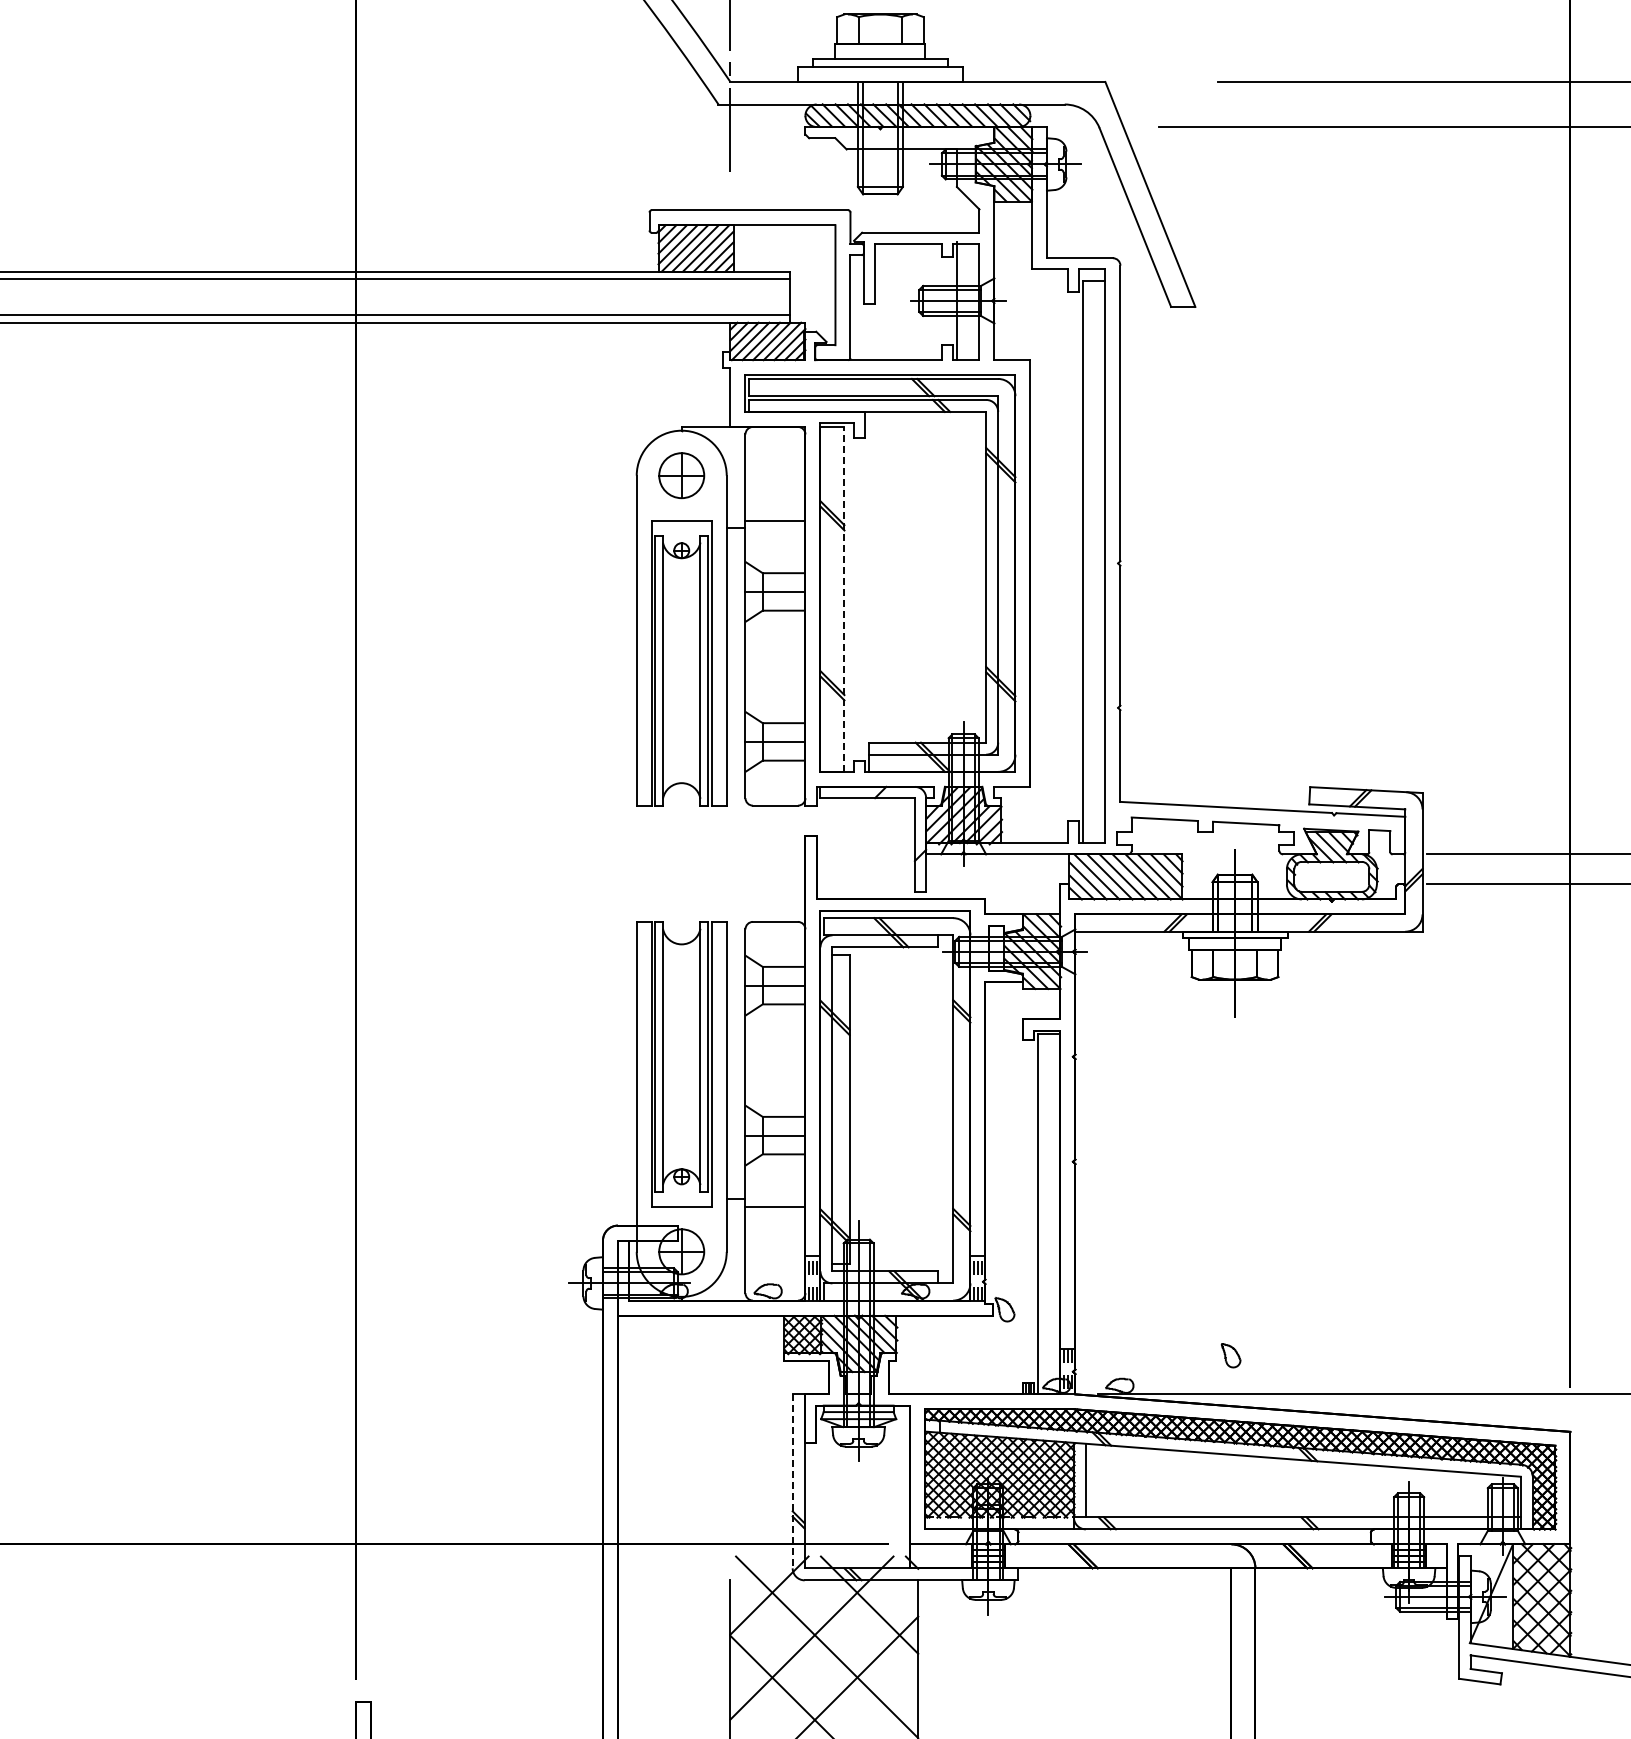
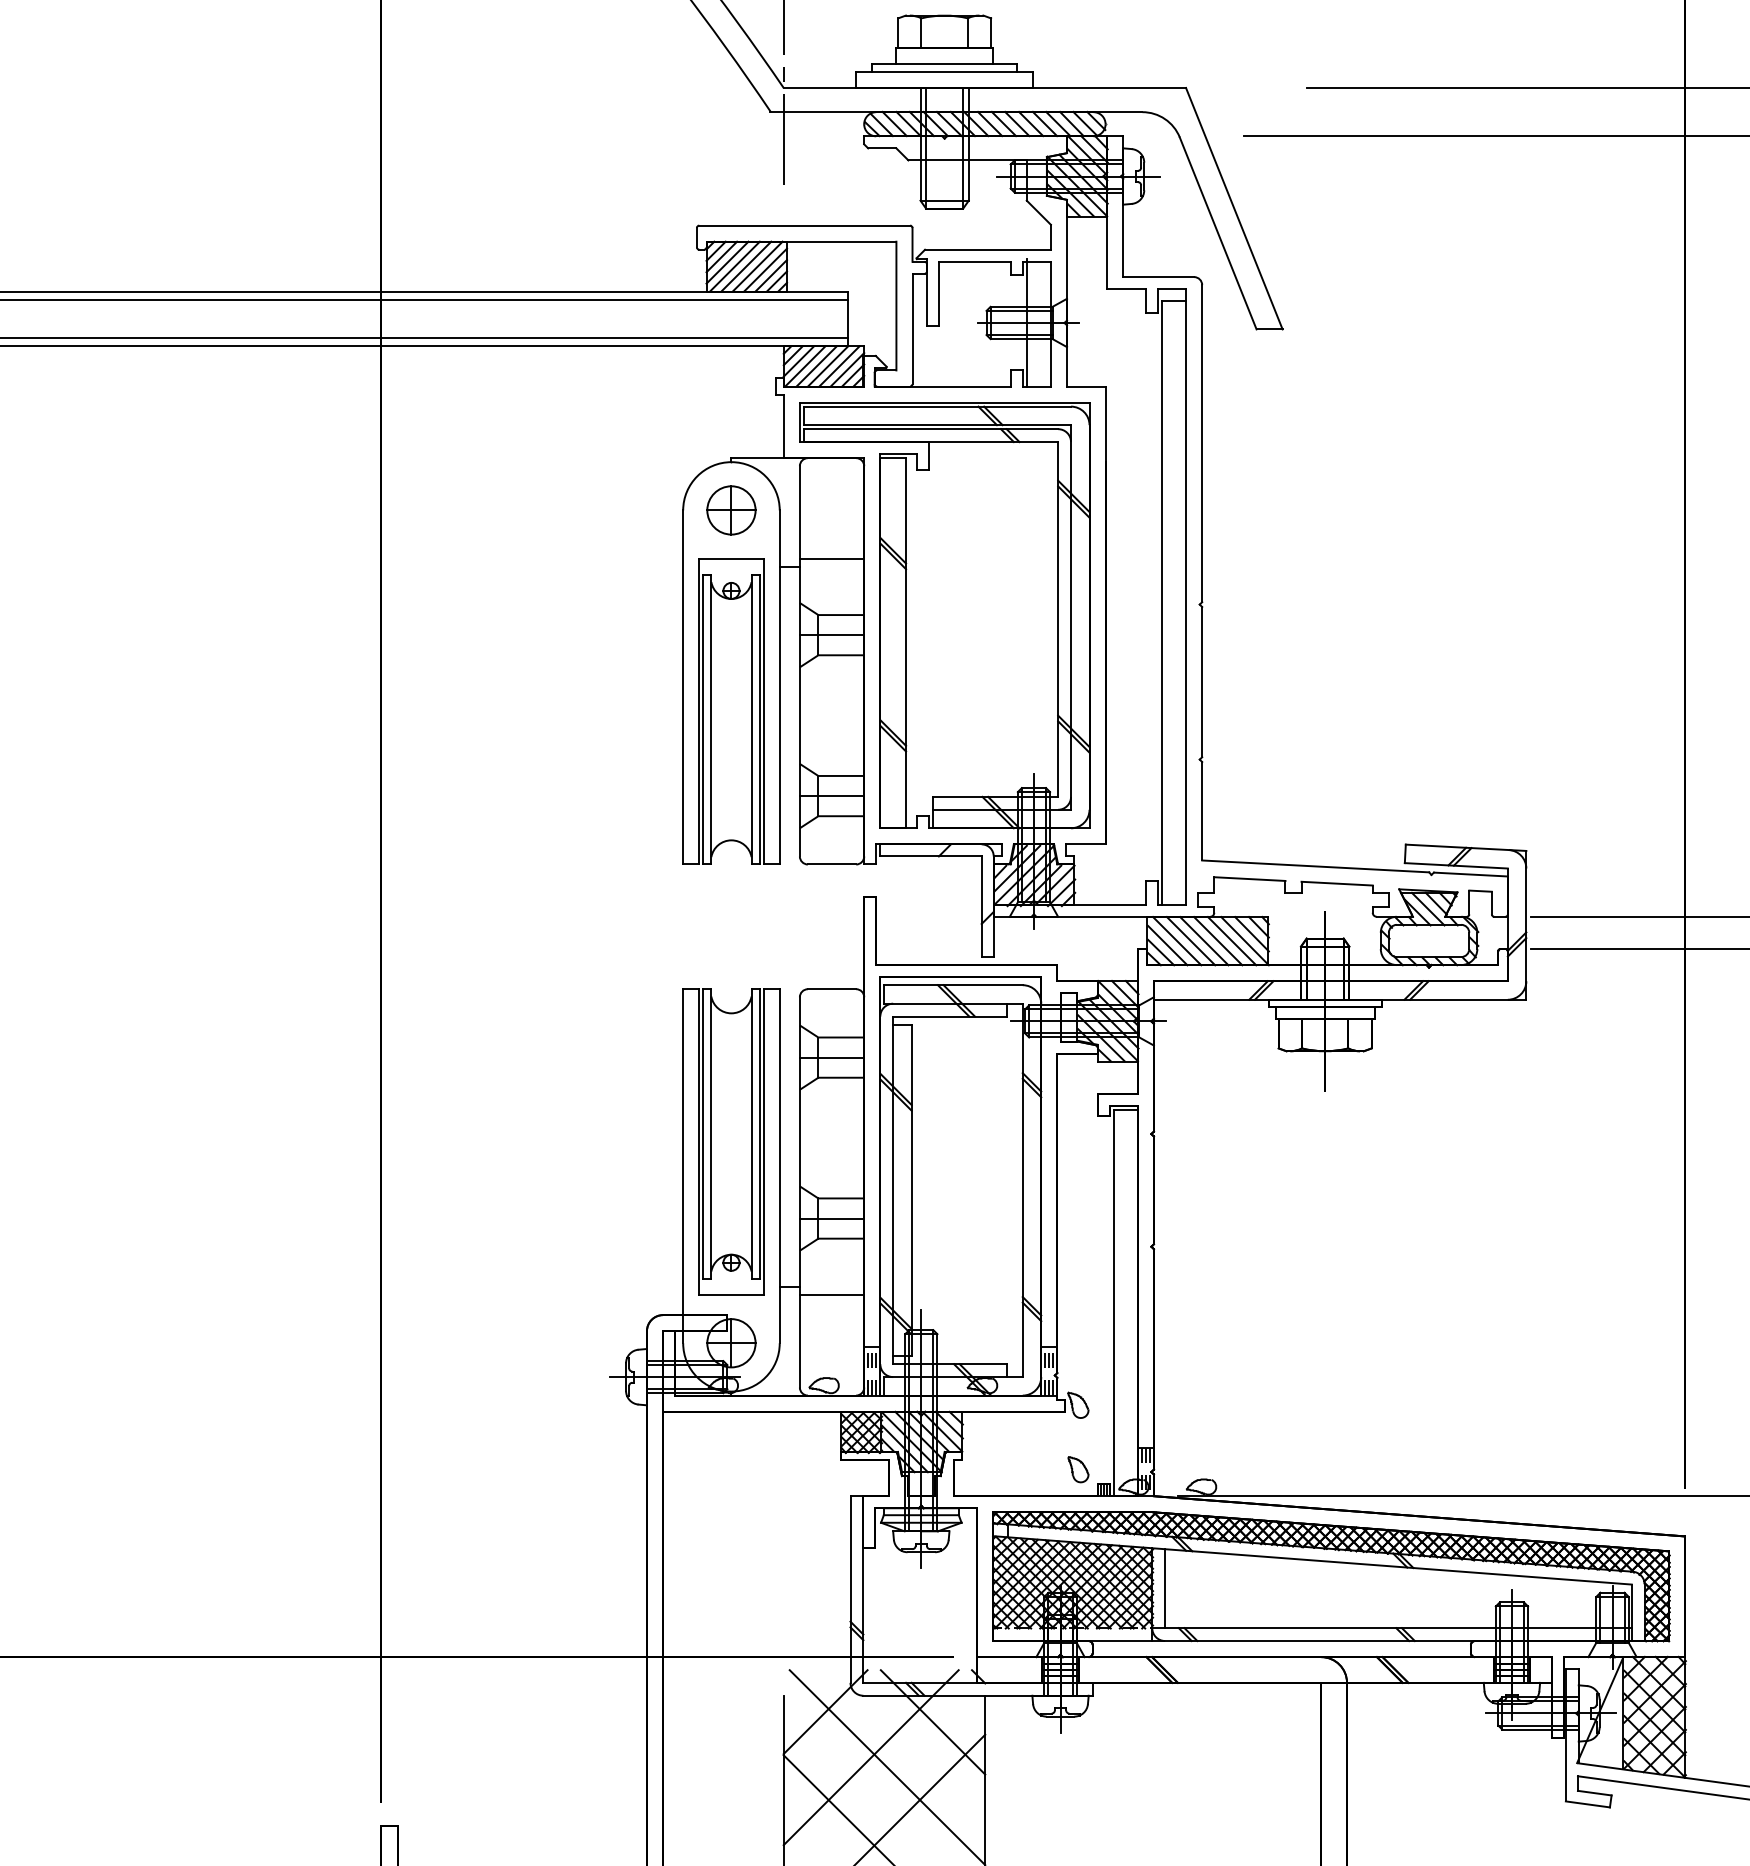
line: (844, 598) -> (906, 642), dashed -> solid
part: (1230, 1355) -> (1077, 1469), moved
line: (792, 1481) -> (850, 1589), dashed -> solid

